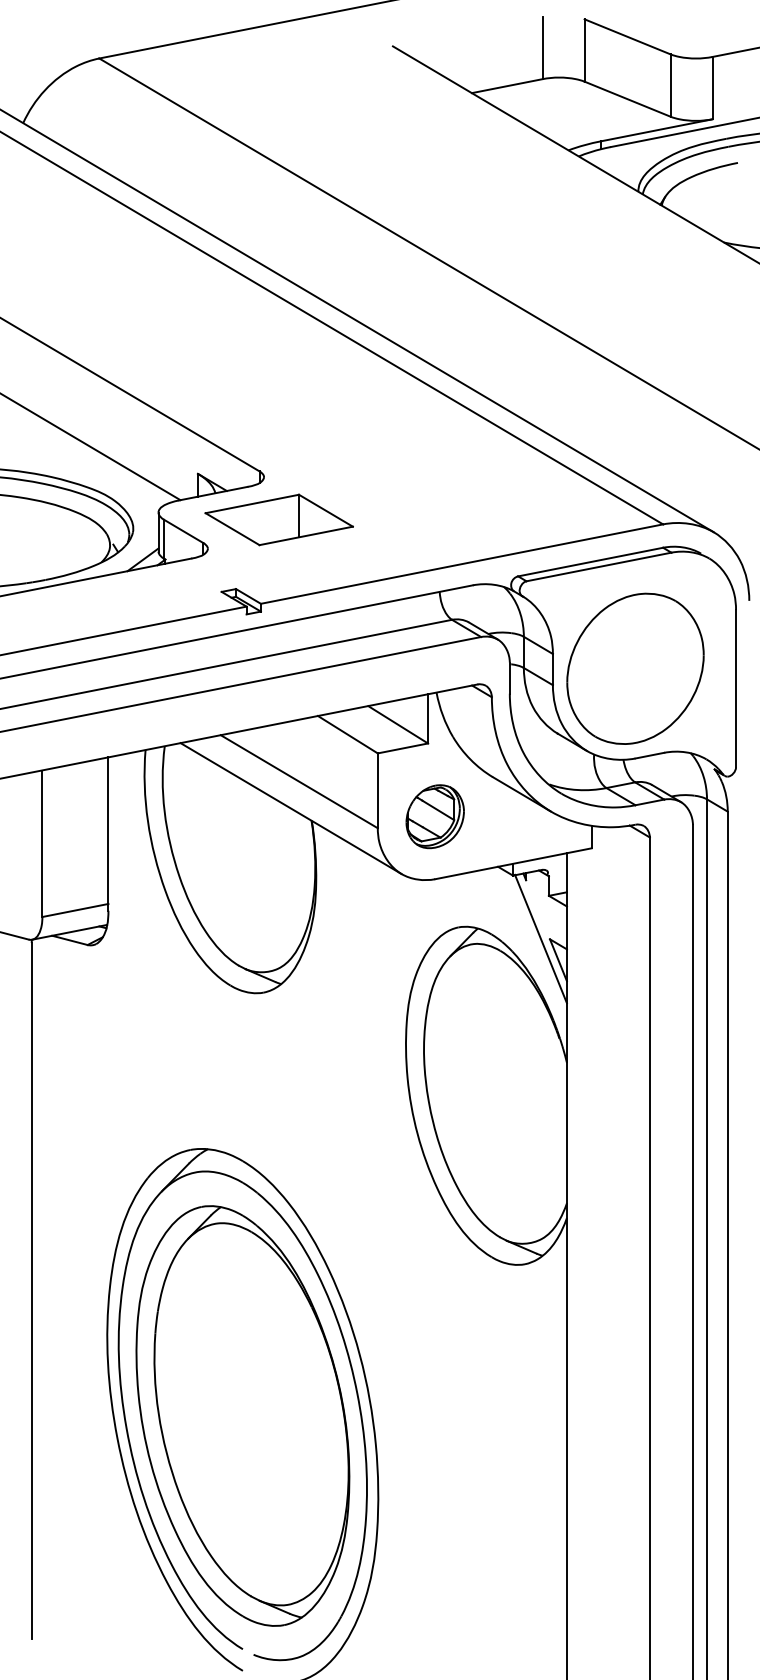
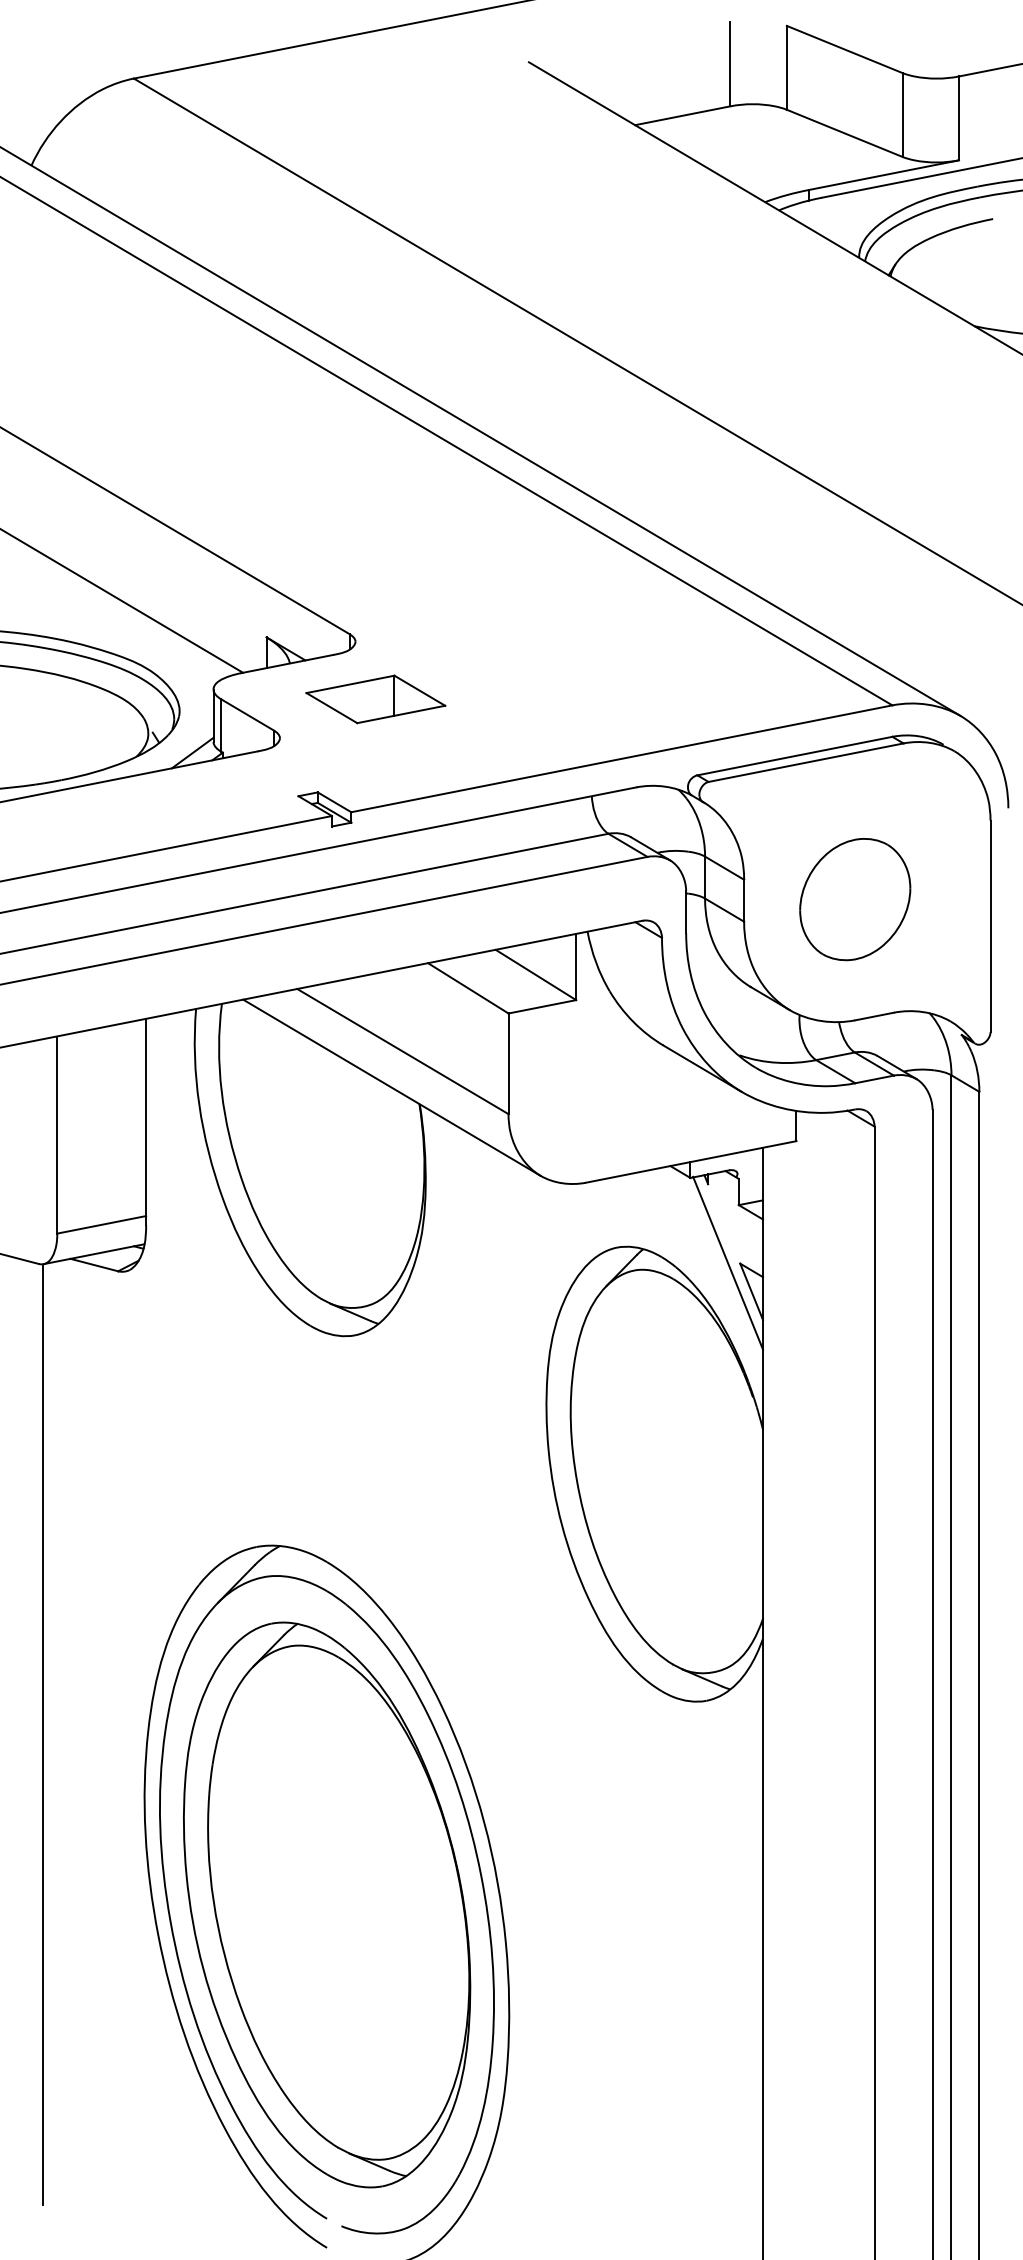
part: (278, 519) -> (374, 698), size x0.7
part: (635, 668) -> (855, 899), size x0.6
part: (434, 816) -> (584, 1098), removed

